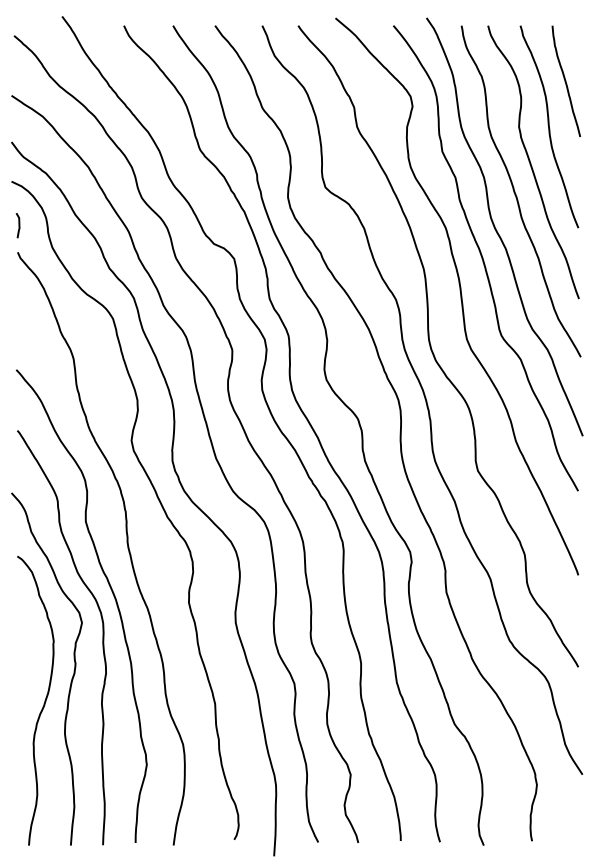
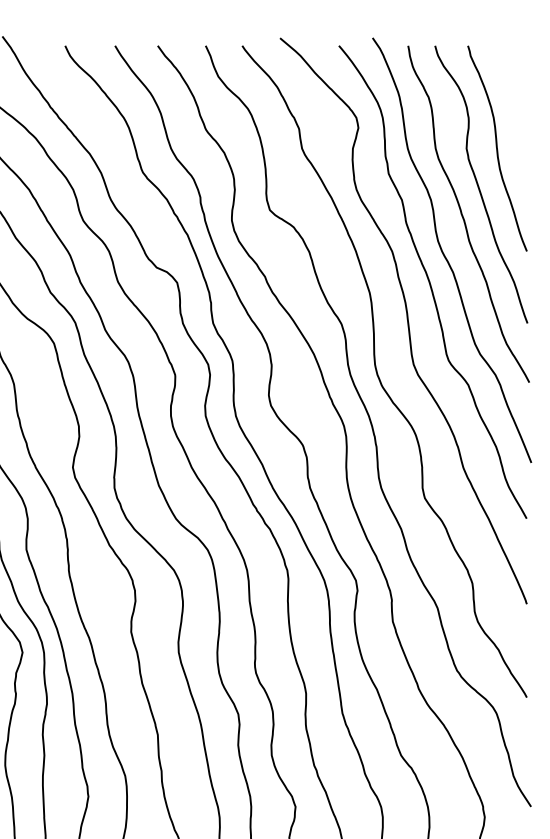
curve: (565, 81) -> (513, 102), removed

